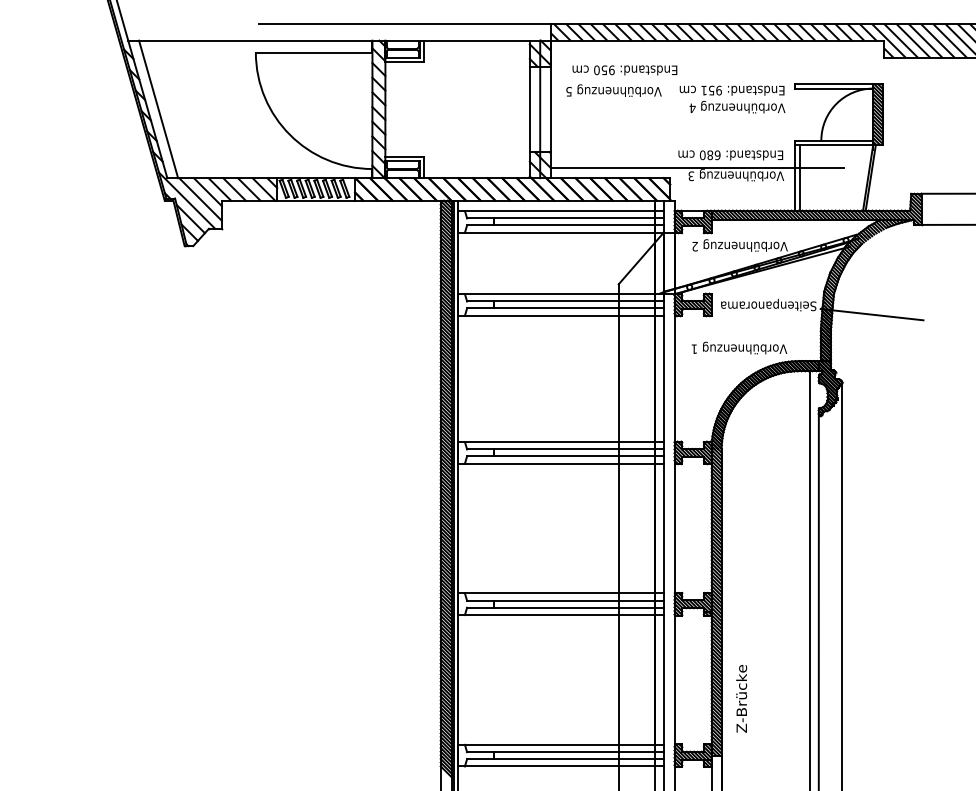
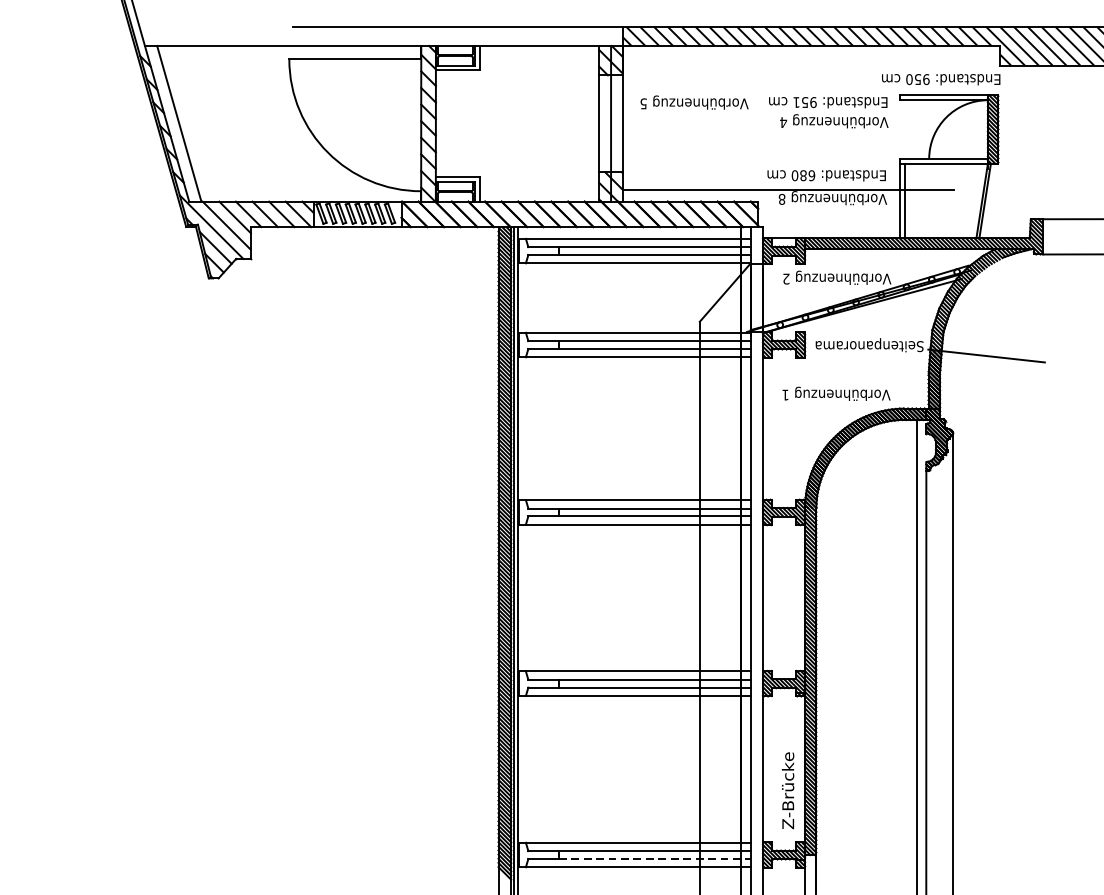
text: (624, 70) -> (940, 79), moved
text: (691, 175) -> (782, 198), 3 -> 8
text: (741, 698) -> (787, 790), moved
line: (578, 758) -> (654, 858), solid -> dashed

